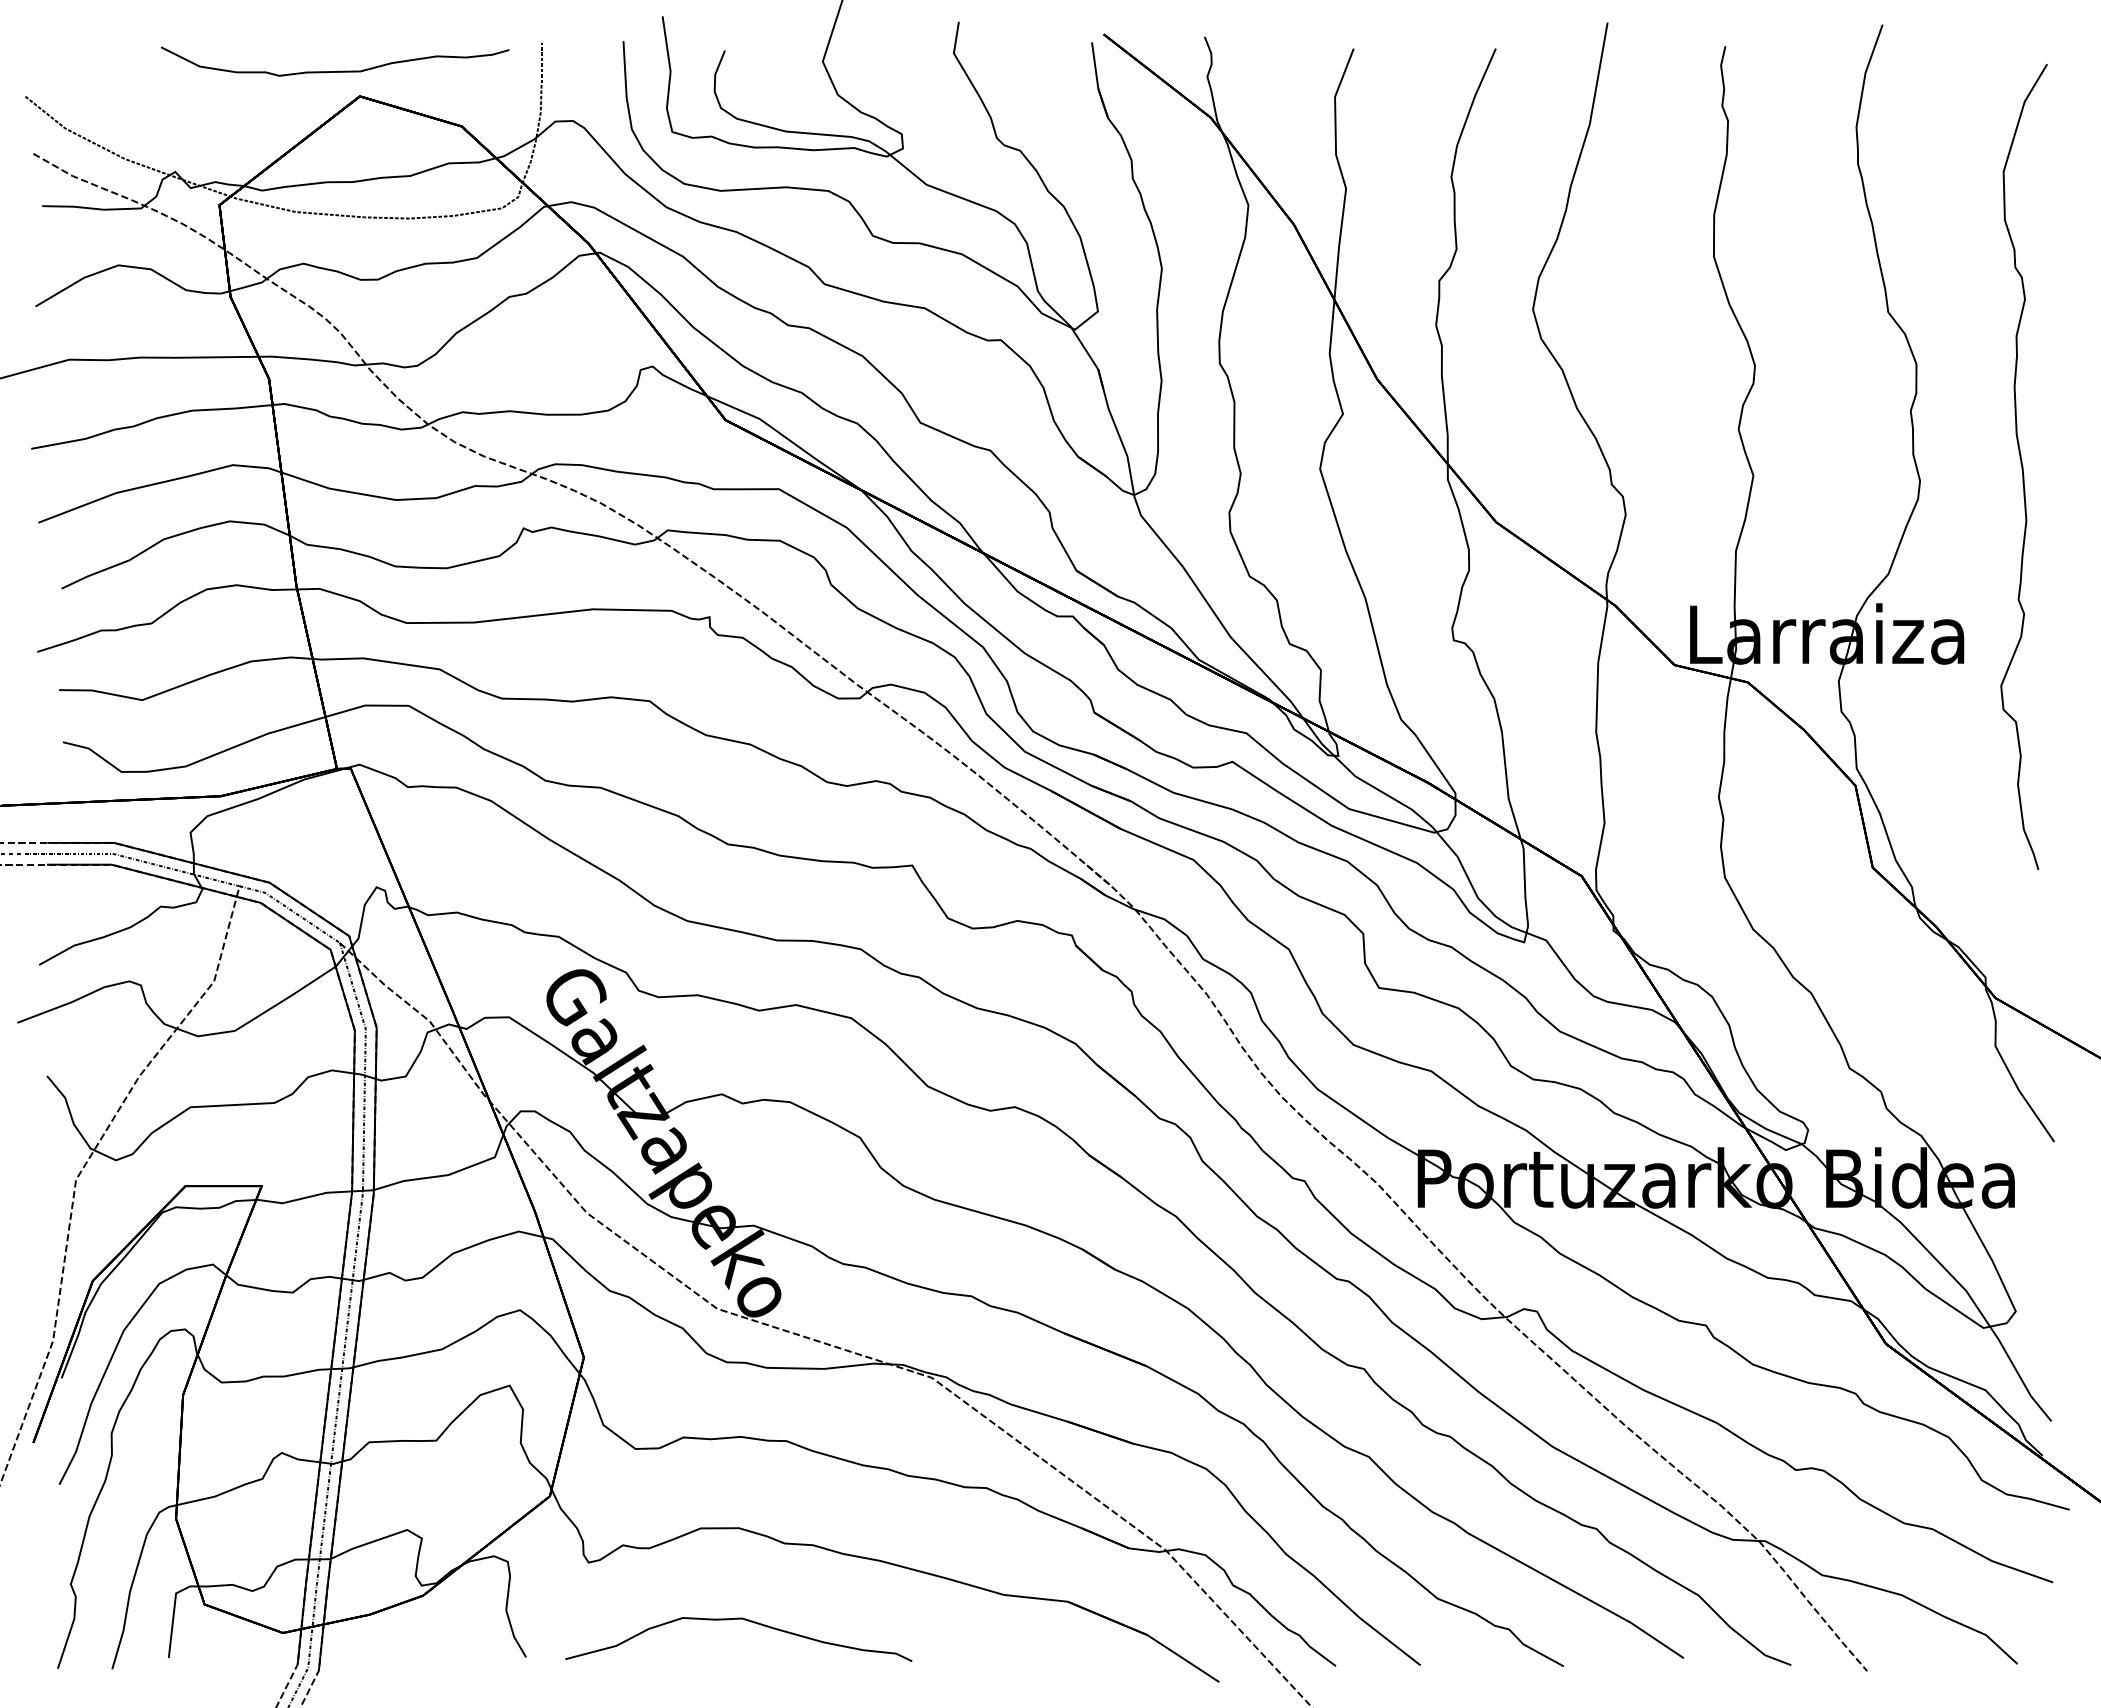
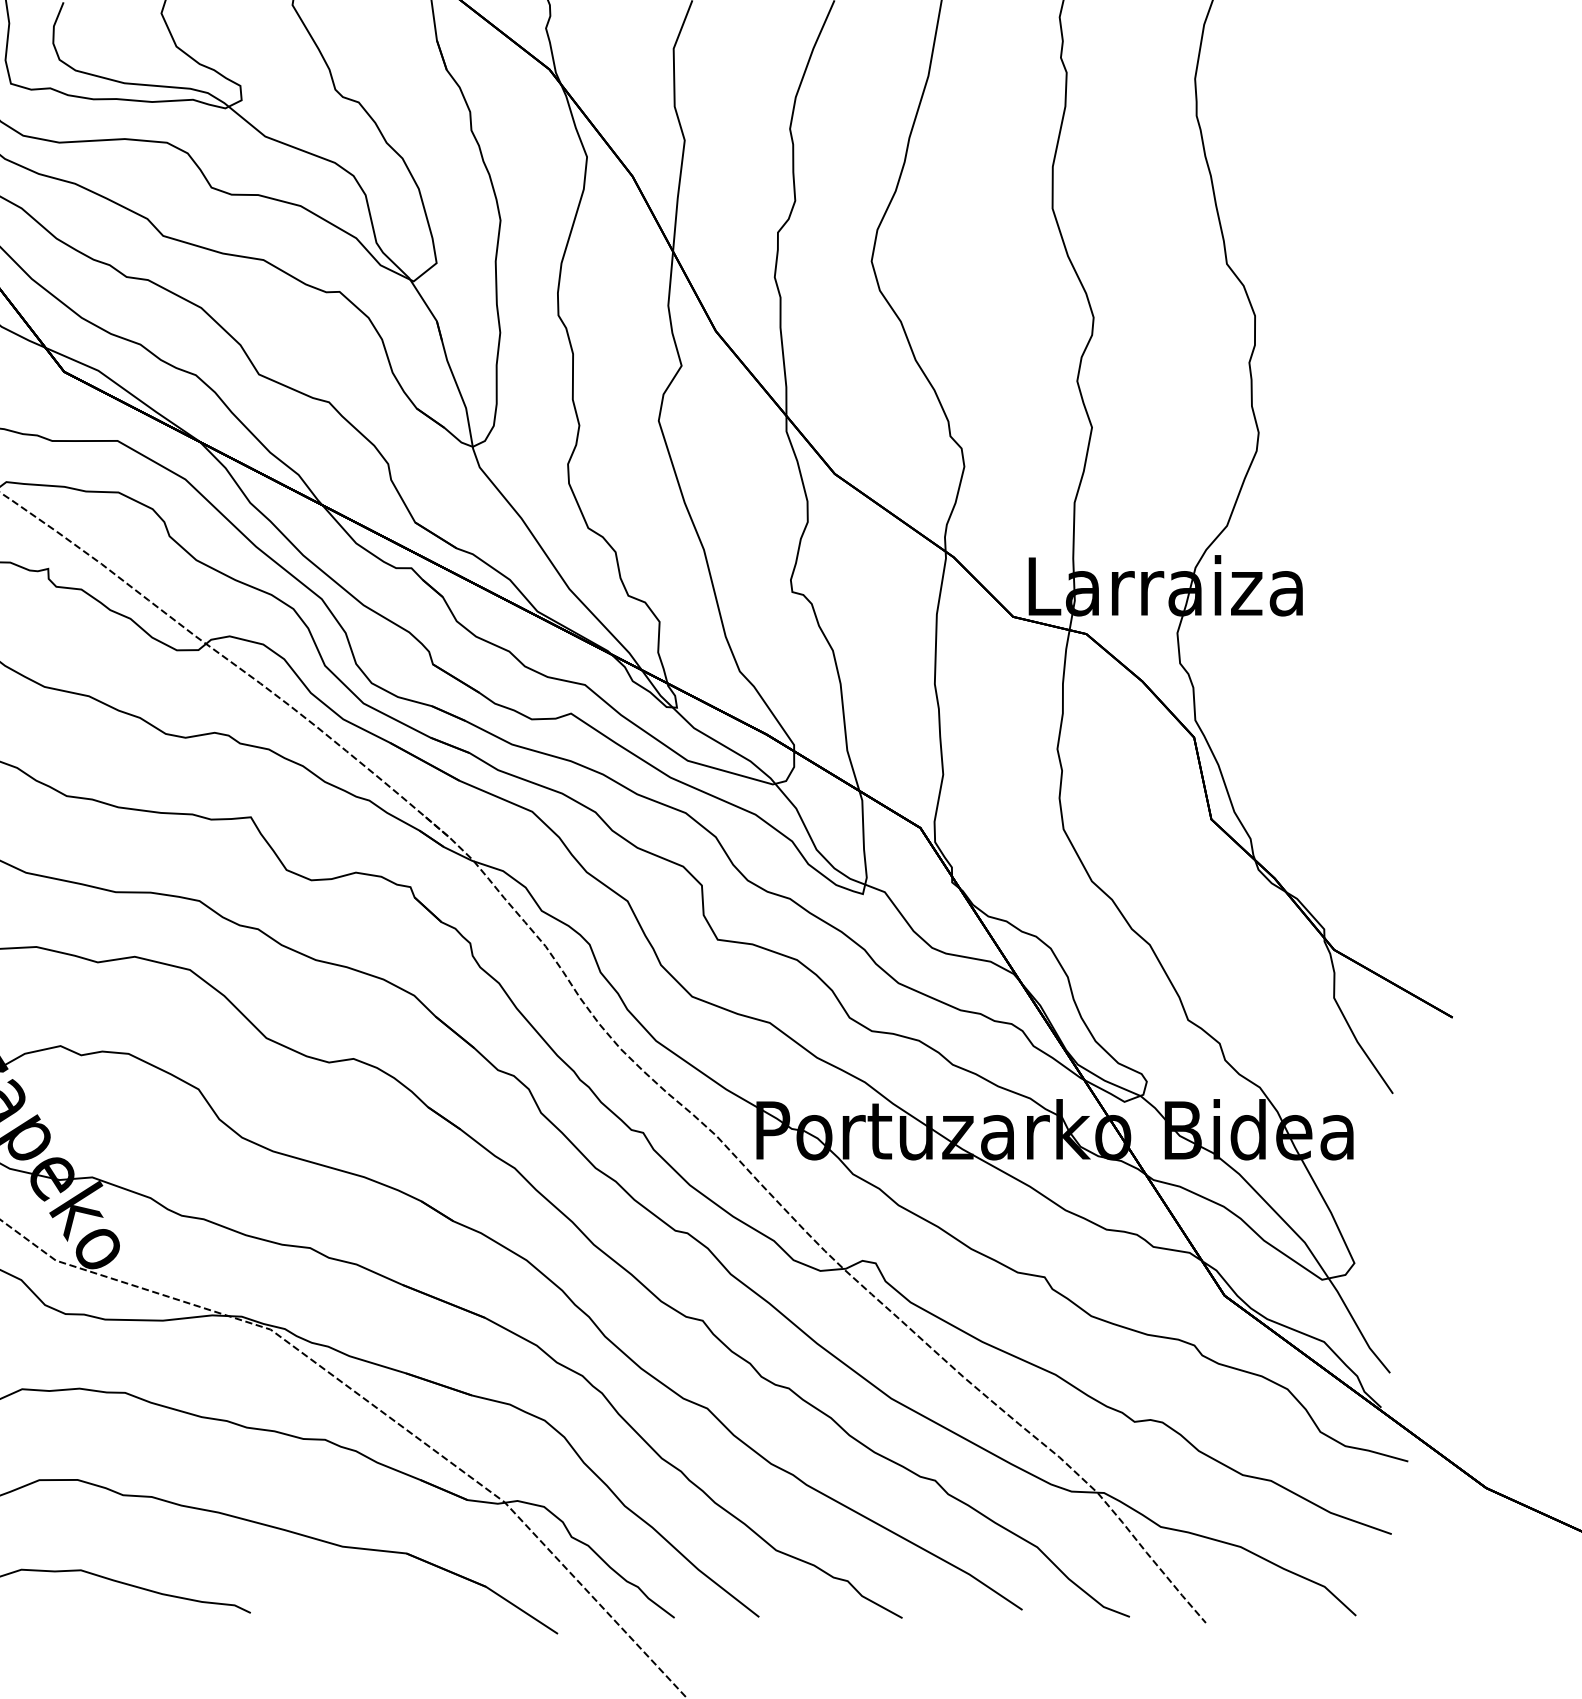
curve: (2023, 466) -> (1362, 418), removed

